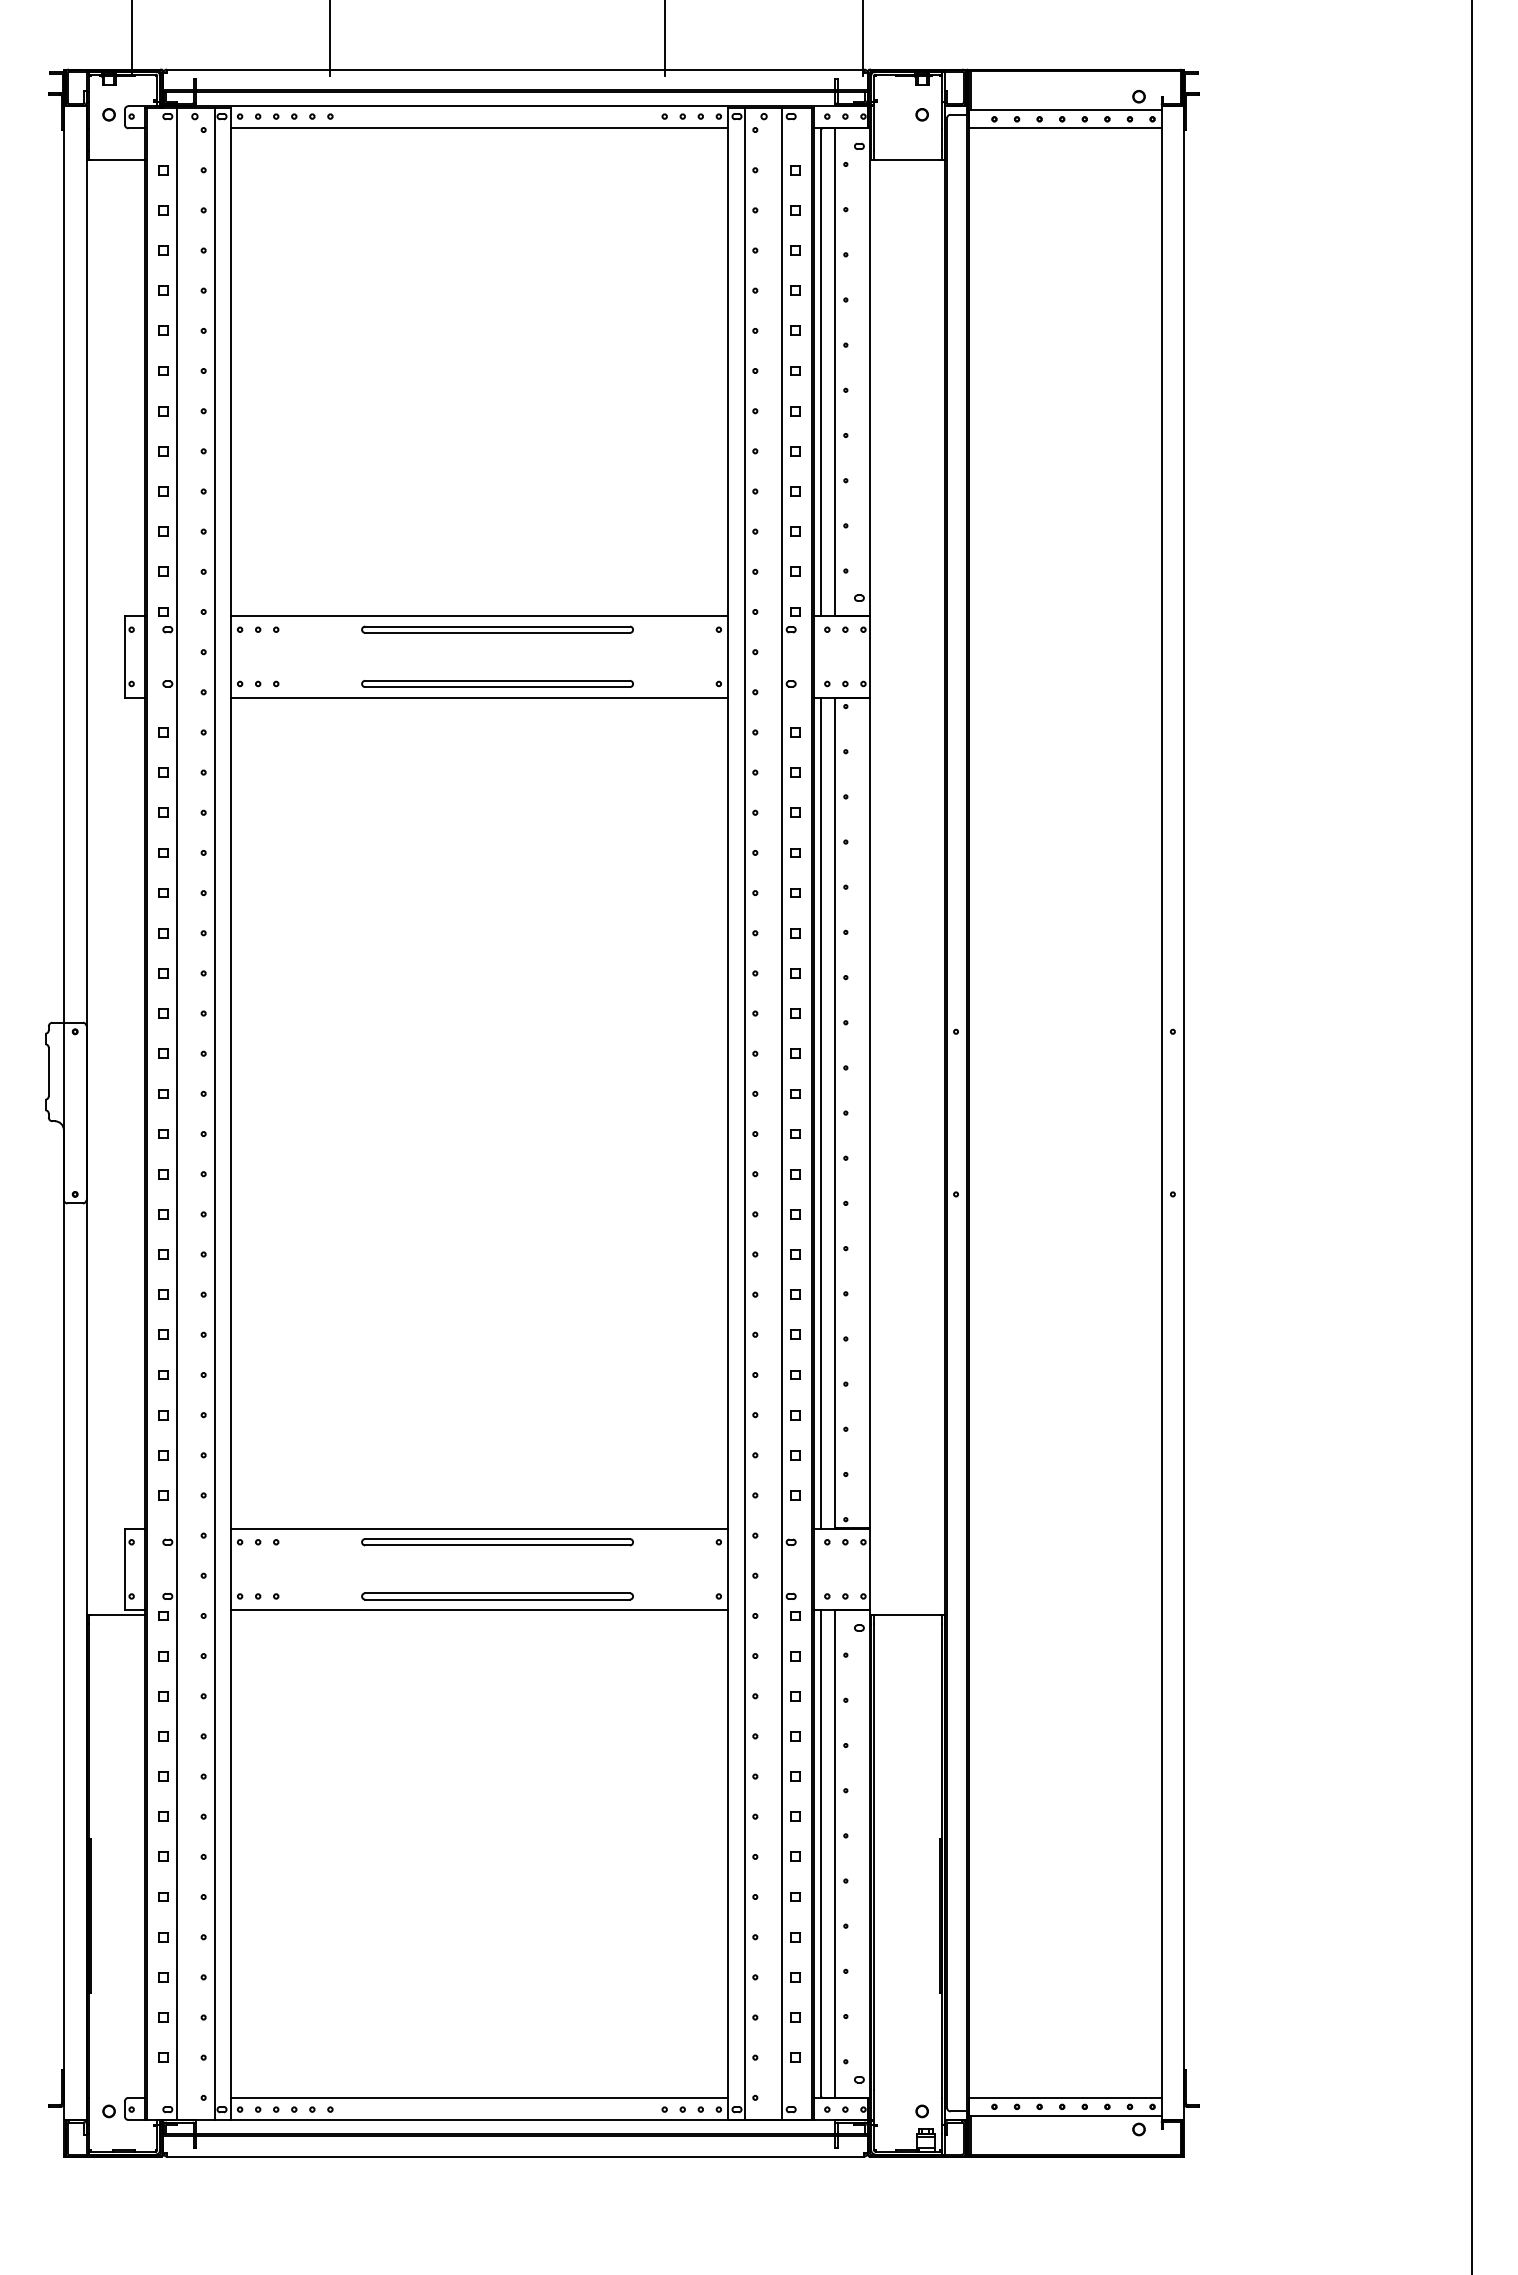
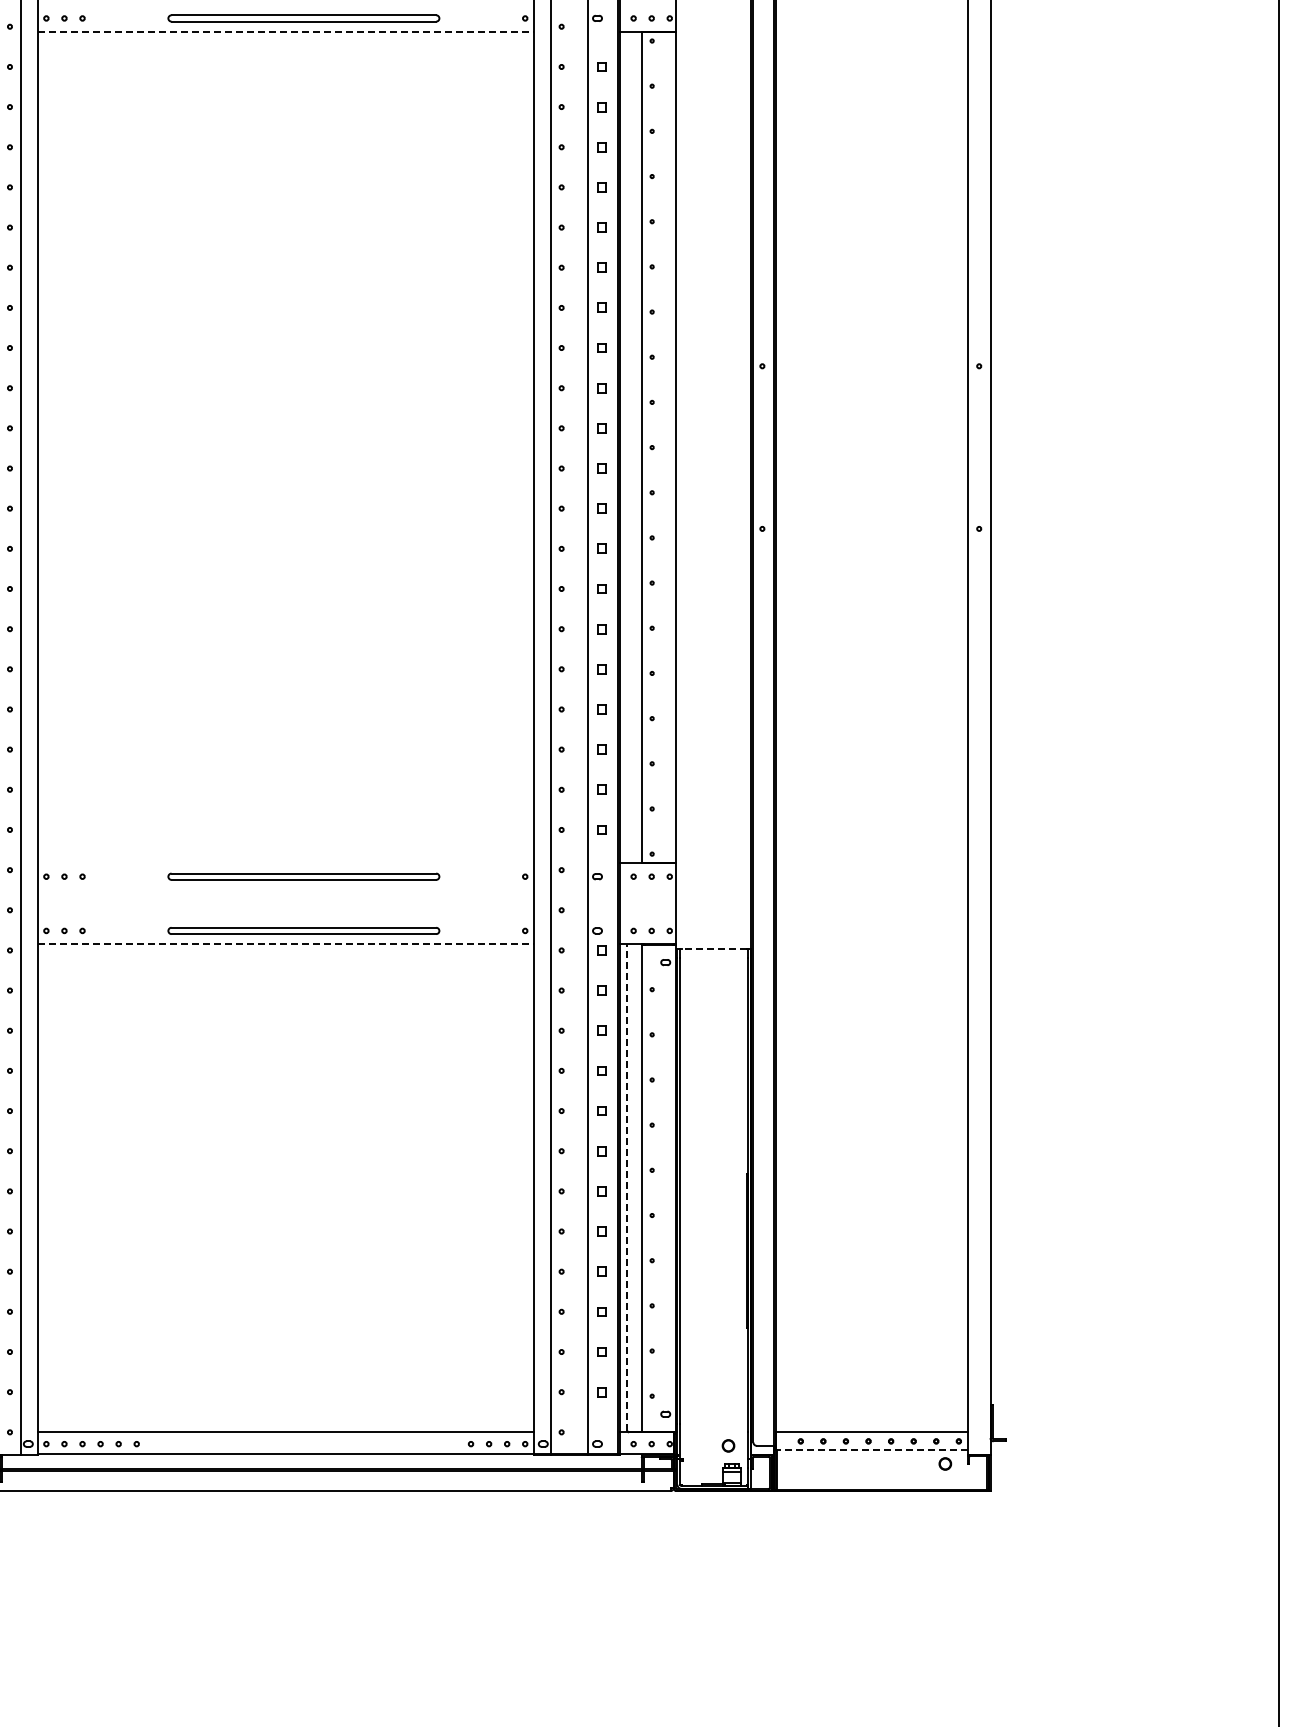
line: (480, 697) -> (286, 31), solid -> dashed
line: (821, 1112) -> (627, 446), removed
line: (479, 1528) -> (285, 862), removed
line: (480, 1610) -> (286, 944), solid -> dashed
line: (907, 1614) -> (713, 948), solid -> dashed
line: (821, 1852) -> (627, 1186), solid -> dashed
line: (1065, 2115) -> (871, 1449), solid -> dashed

